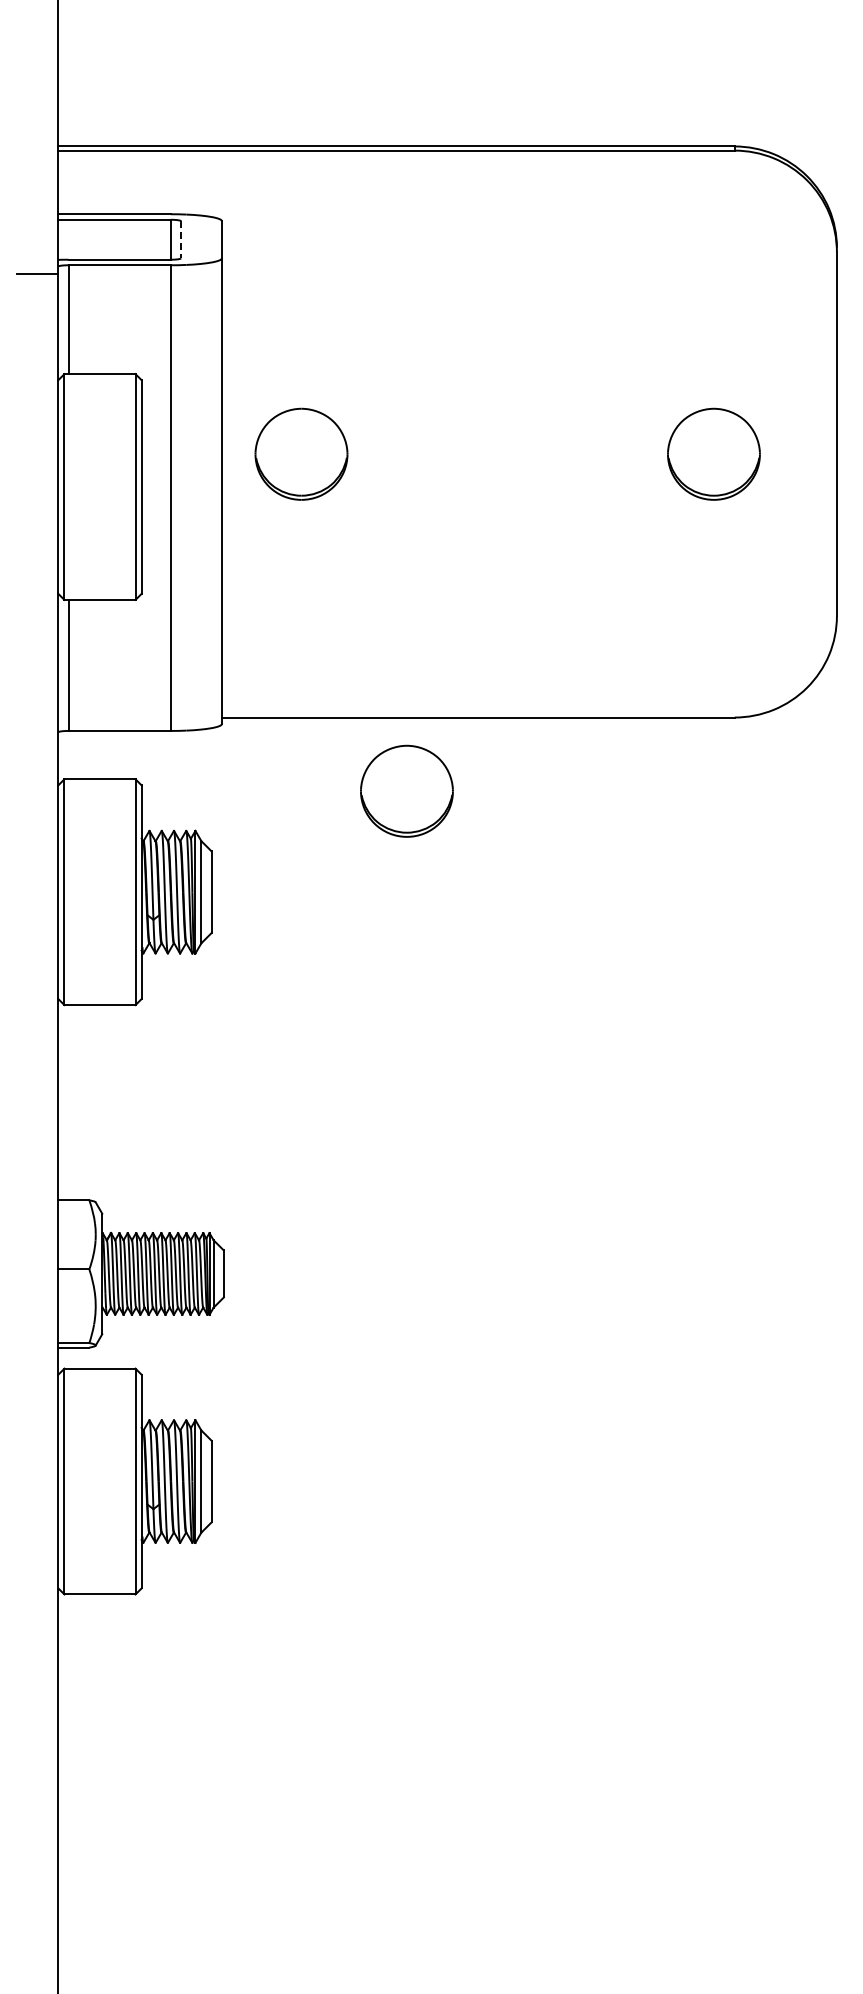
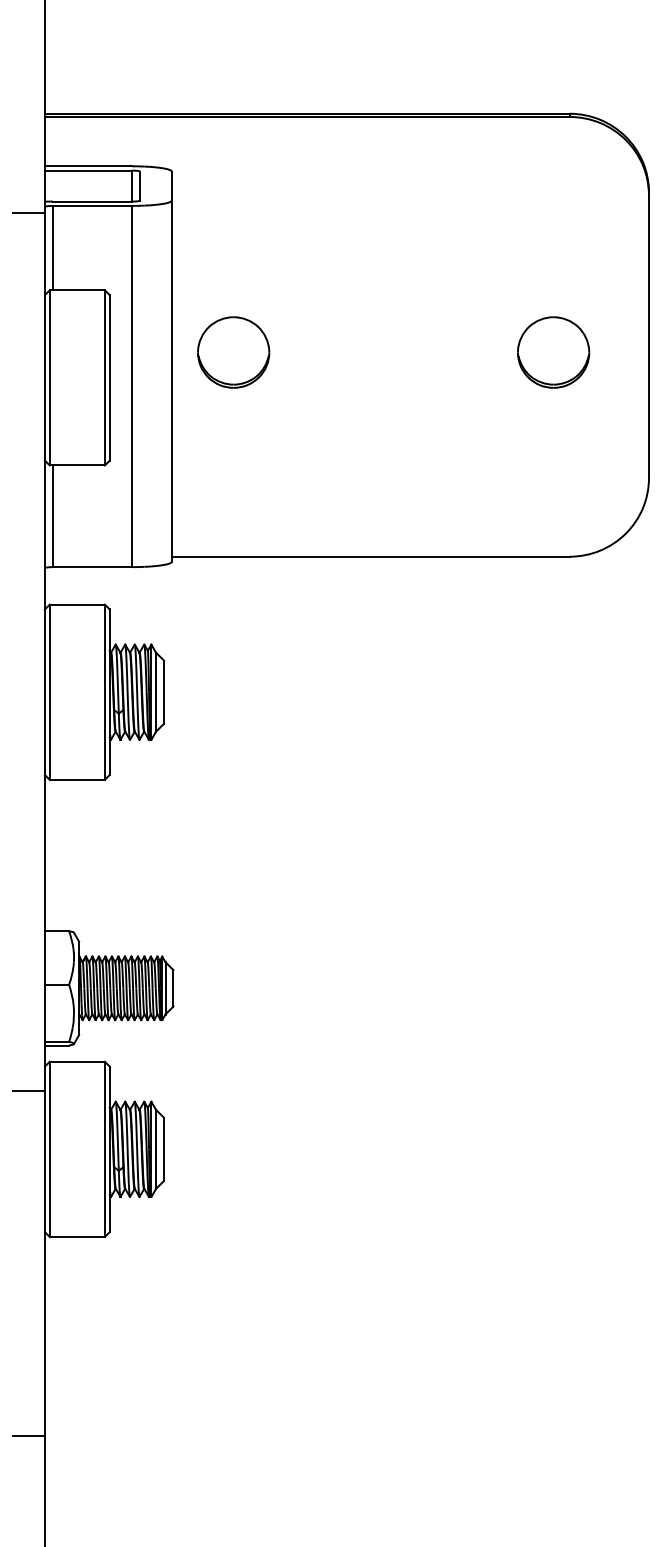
line: (180, 239) -> (139, 185), dashed -> solid
part: (406, 790) -> (315, 613), removed
line: (37, 1406) -> (28, 1091), added
line: (37, 1851) -> (28, 1436), added

